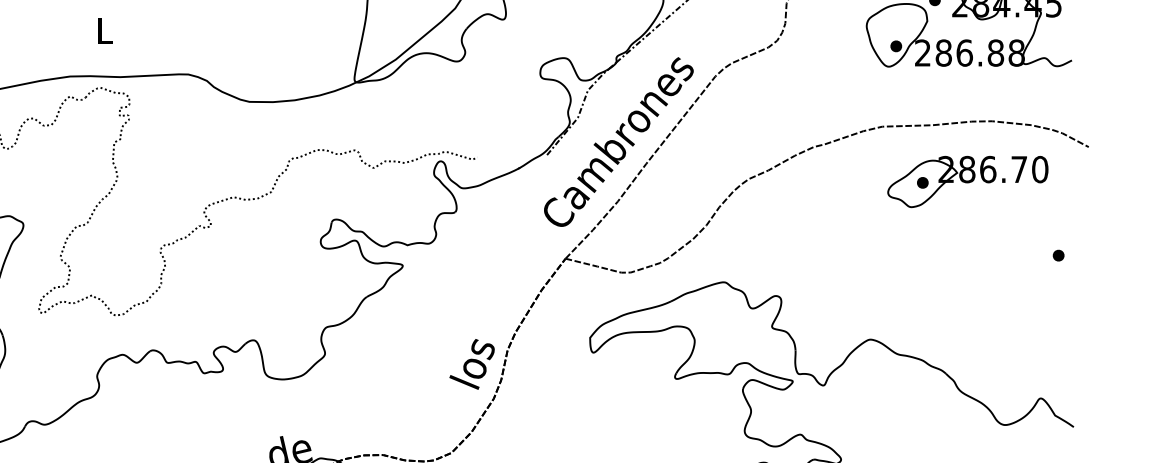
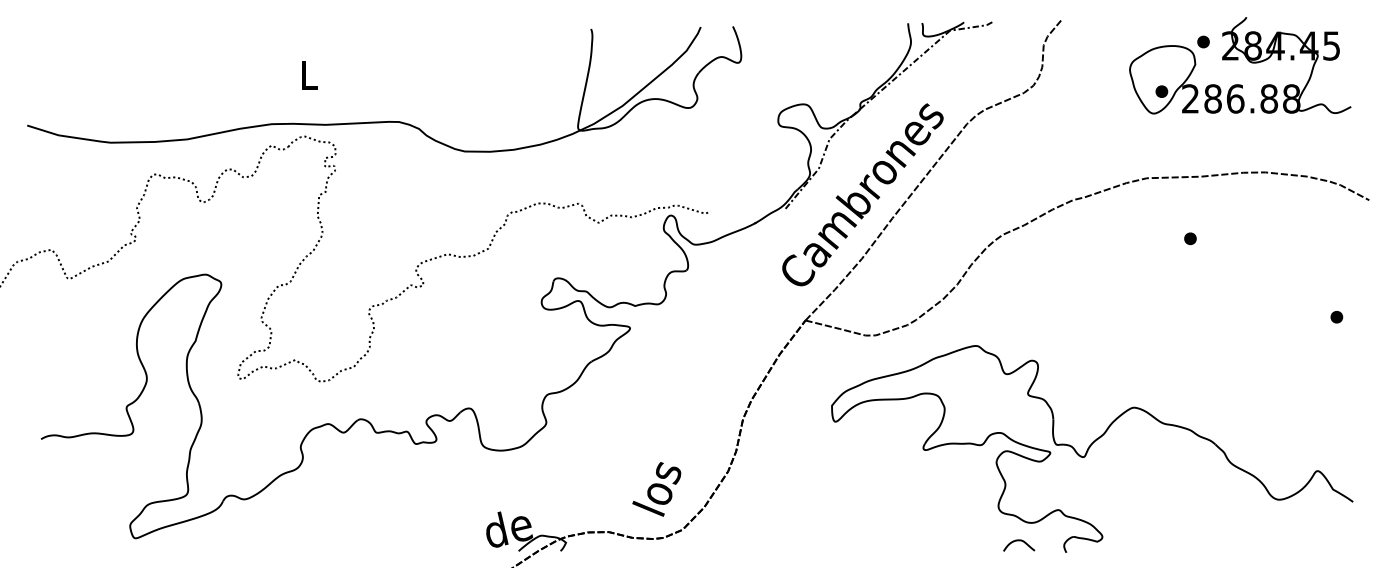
part: (967, 181) -> (1238, 237), removed
text: (471, 364) -> (656, 489), moved

